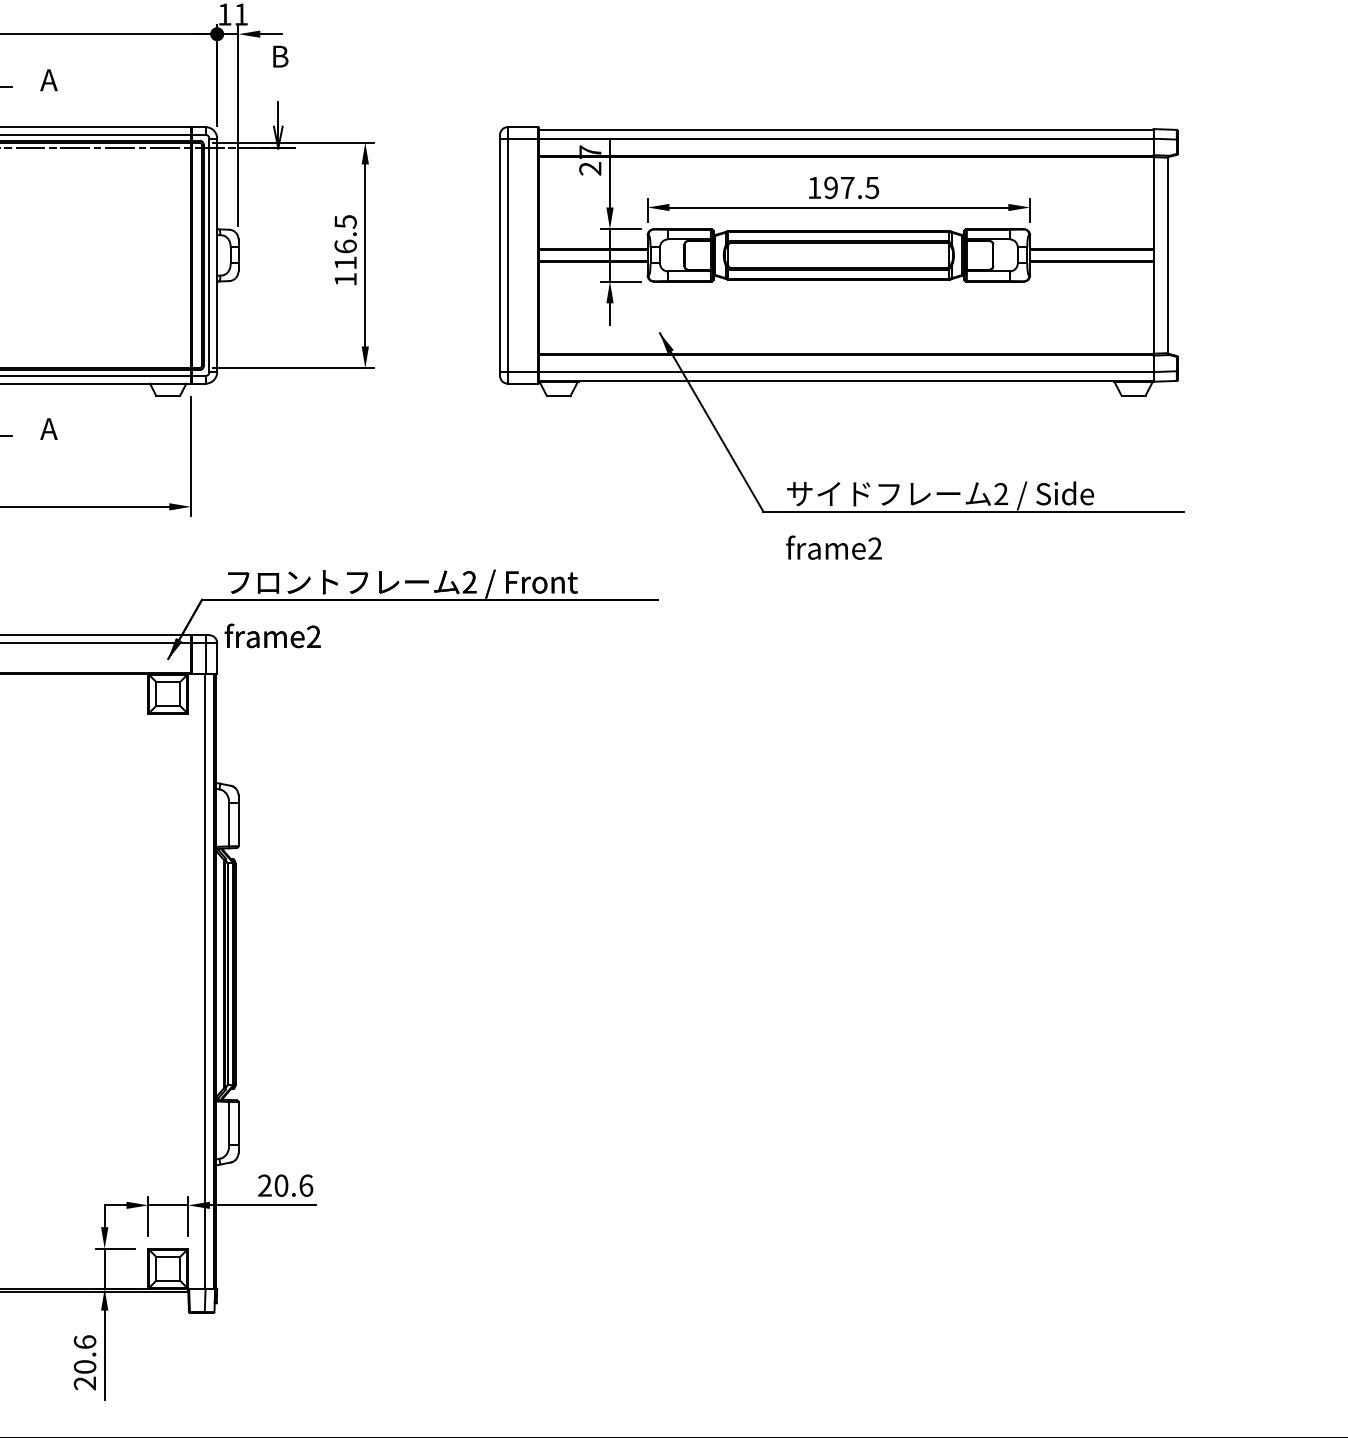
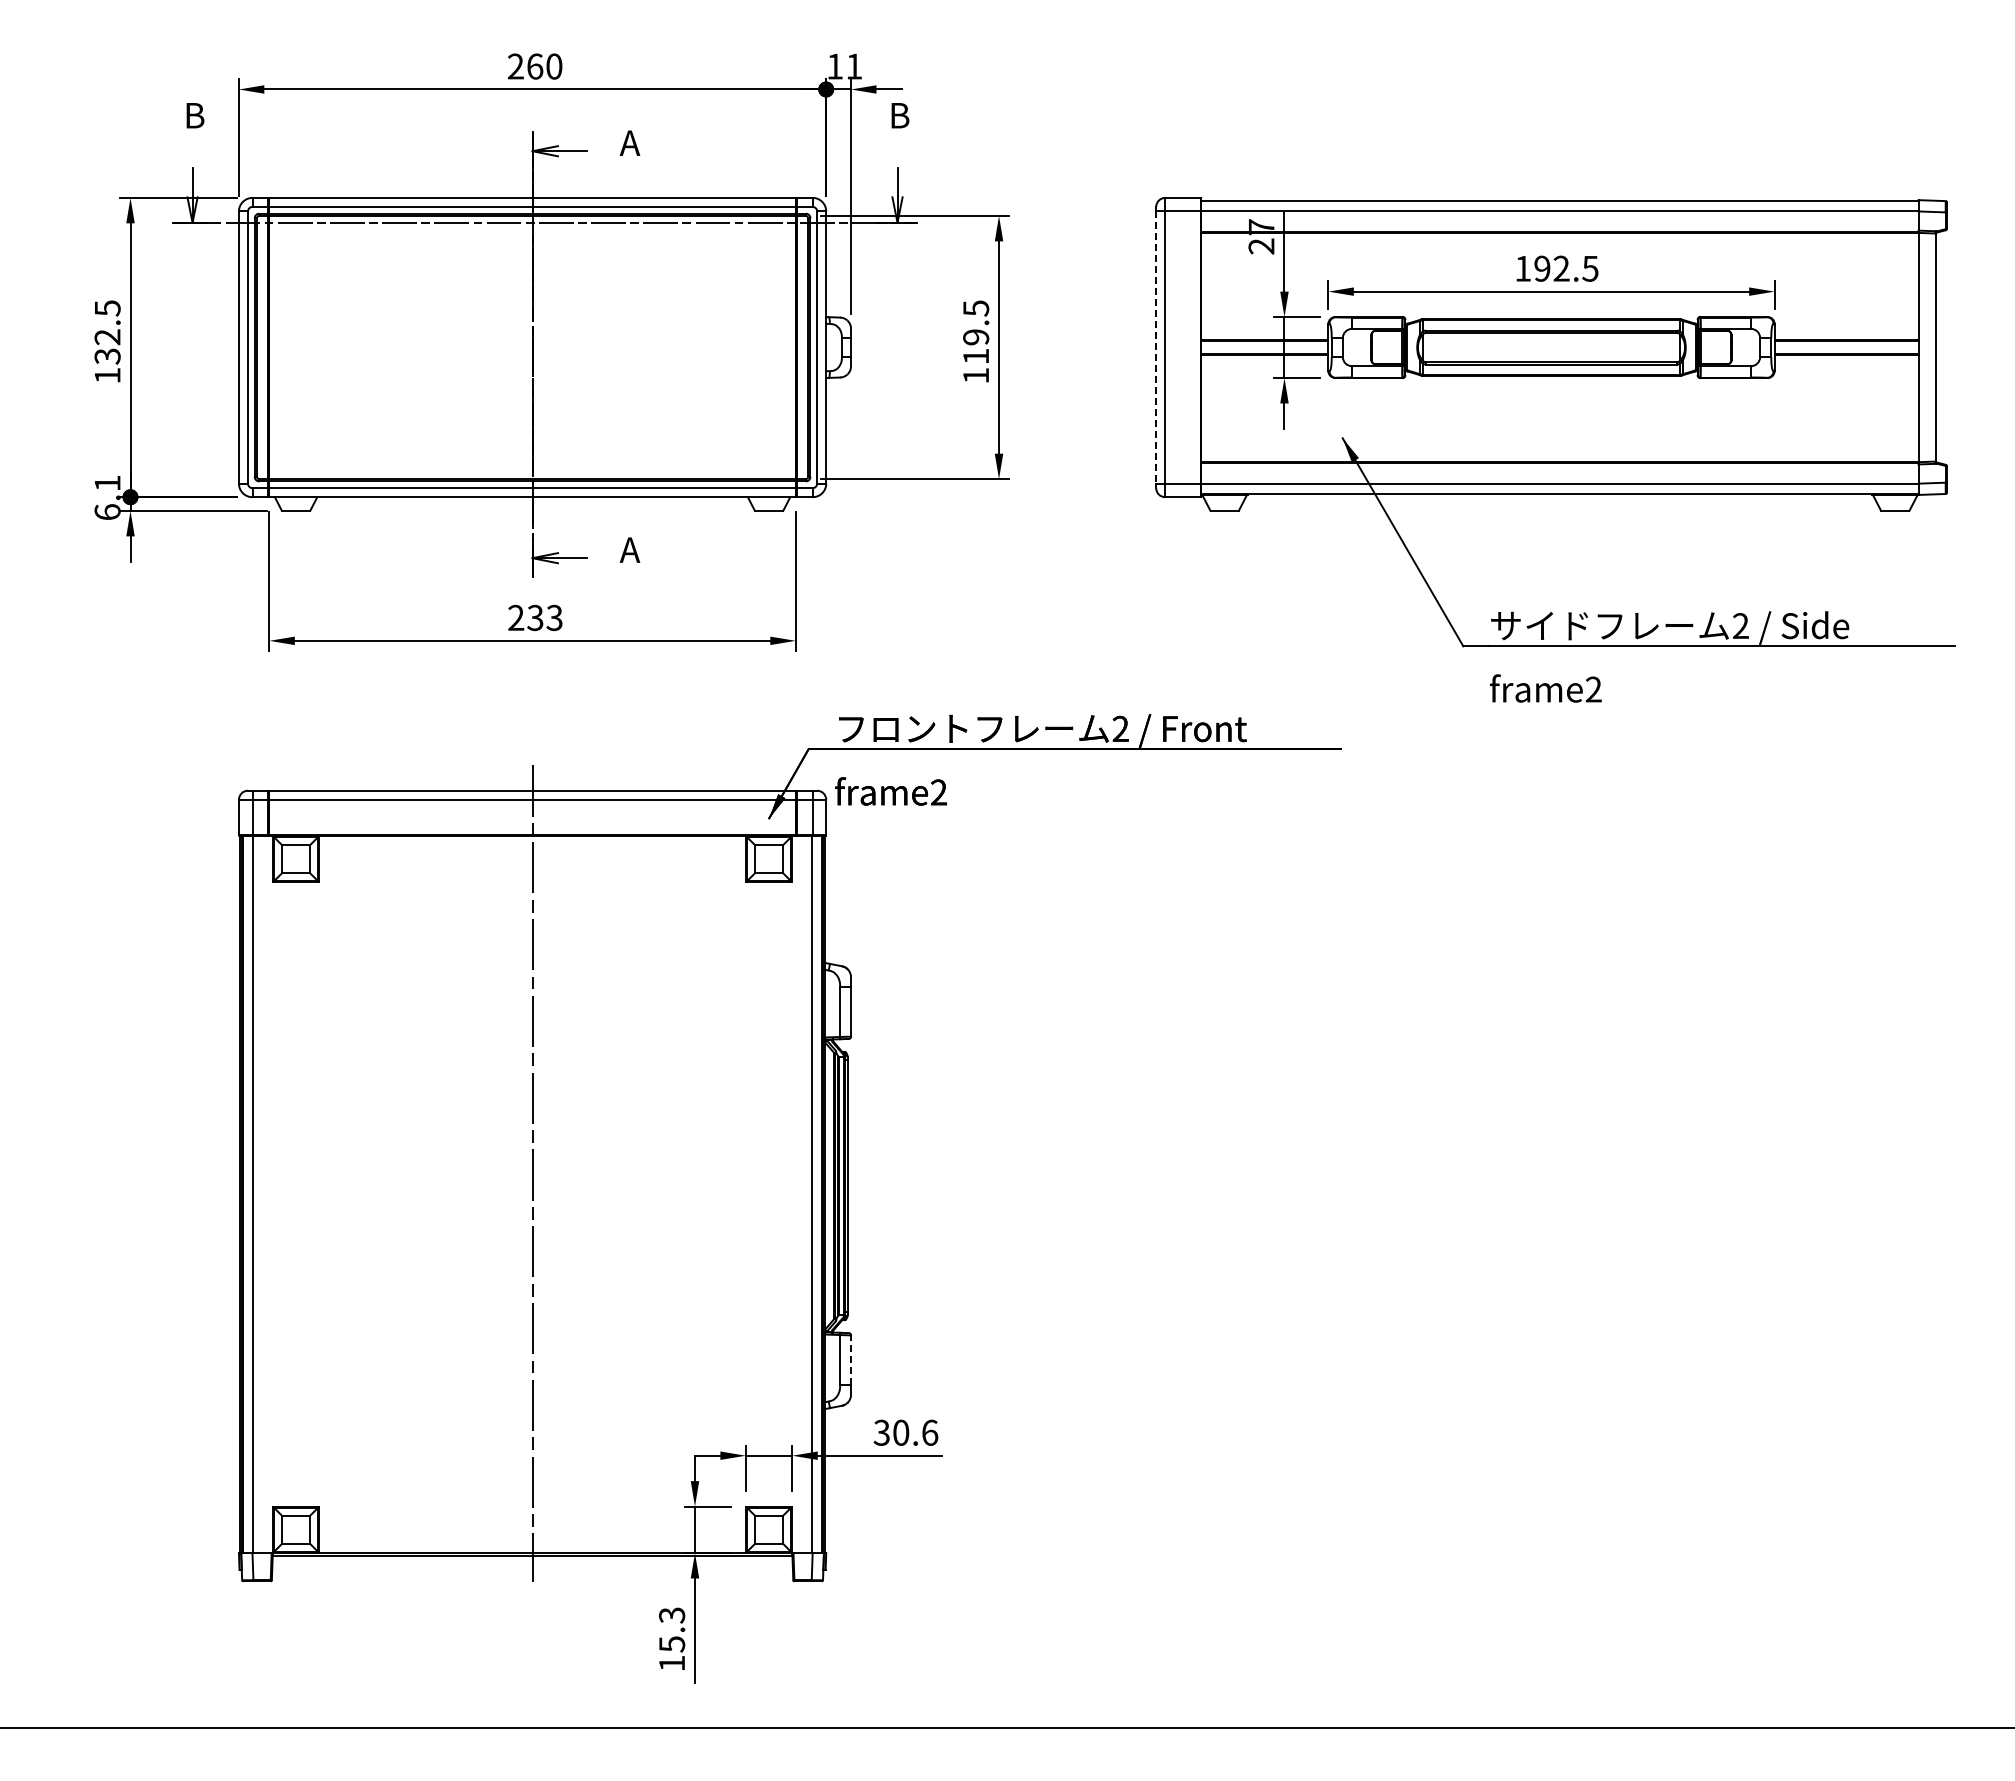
text: (847, 187) -> (1561, 268), 197.5 -> 192.5
text: (346, 246) -> (976, 337), 116.5 -> 119.5
line: (500, 256) -> (1156, 348), solid -> dashed
line: (238, 1122) -> (851, 1359), solid -> dashed
text: (264, 1185) -> (881, 1432), 20.6 -> 30.6
text: (85, 1362) -> (672, 1639), 20.6 -> 15.3

